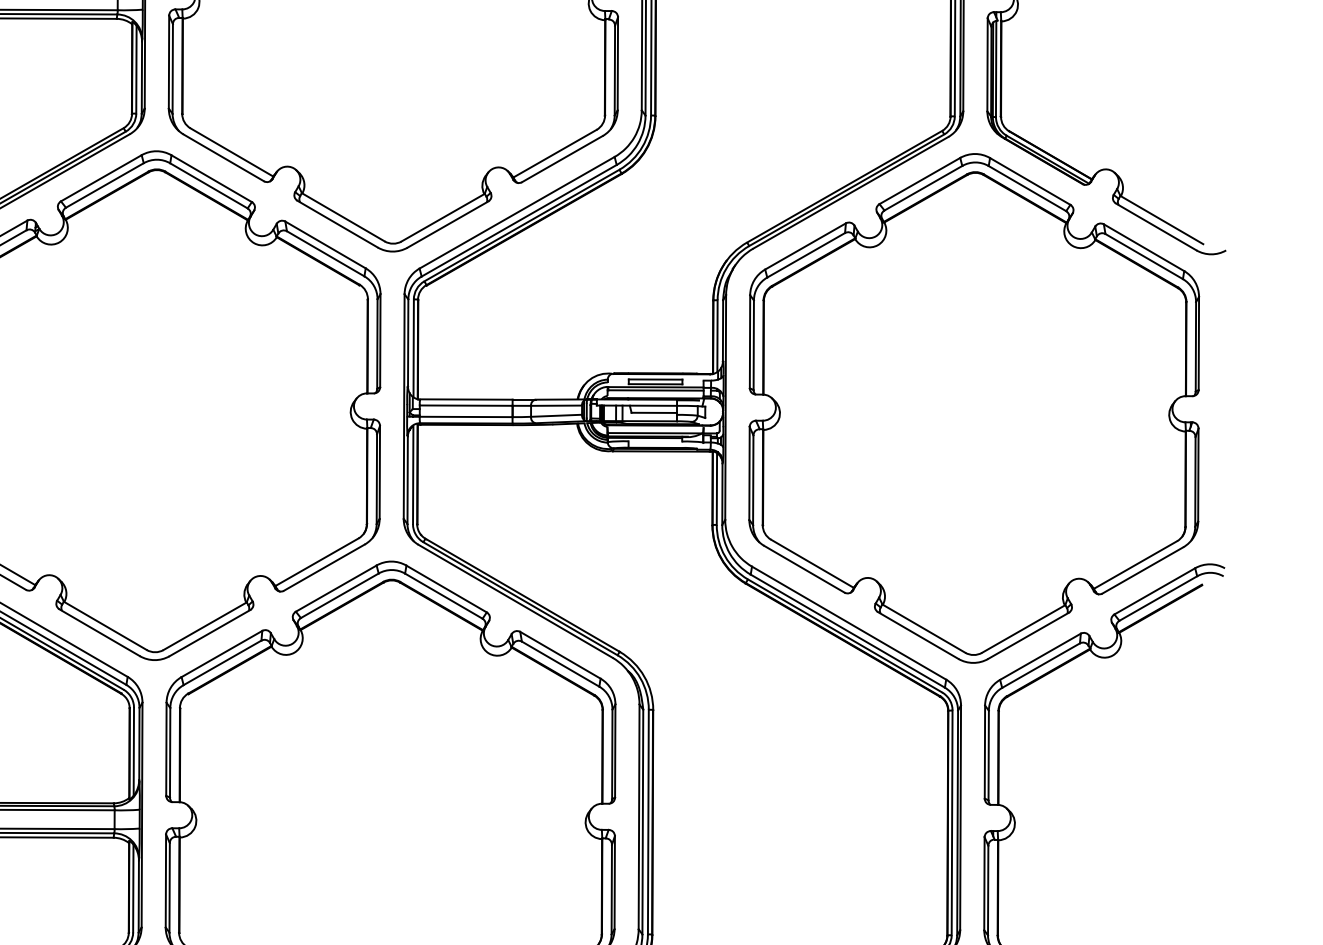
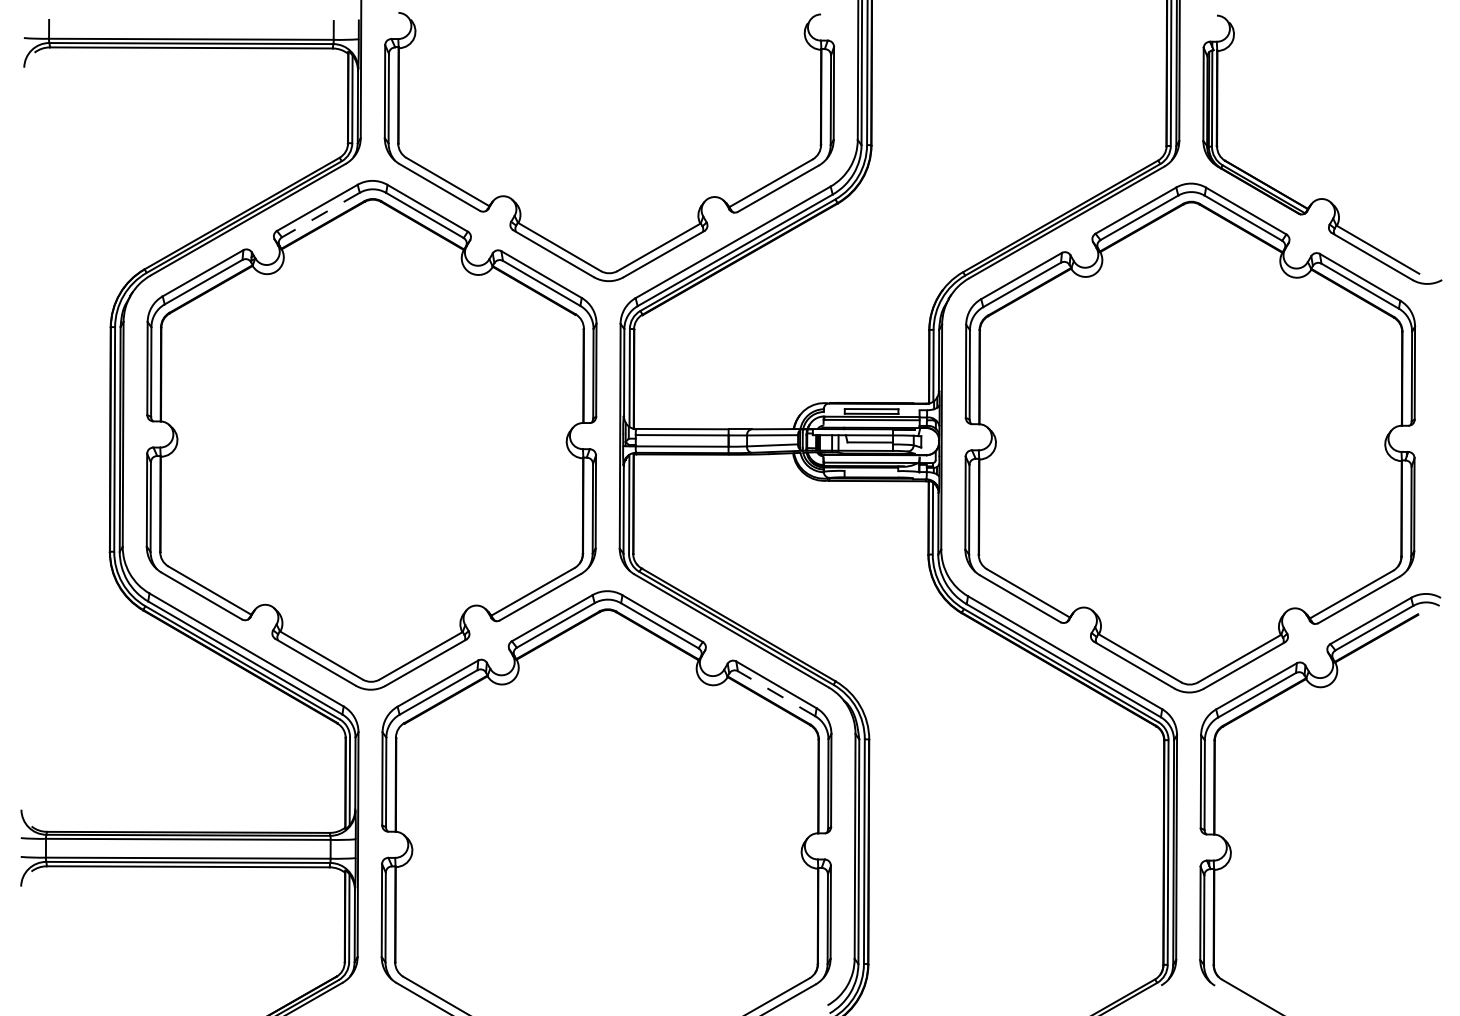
line: (104, 185) -> (320, 215), solid -> dashed
line: (560, 663) -> (776, 693), solid -> dashed

